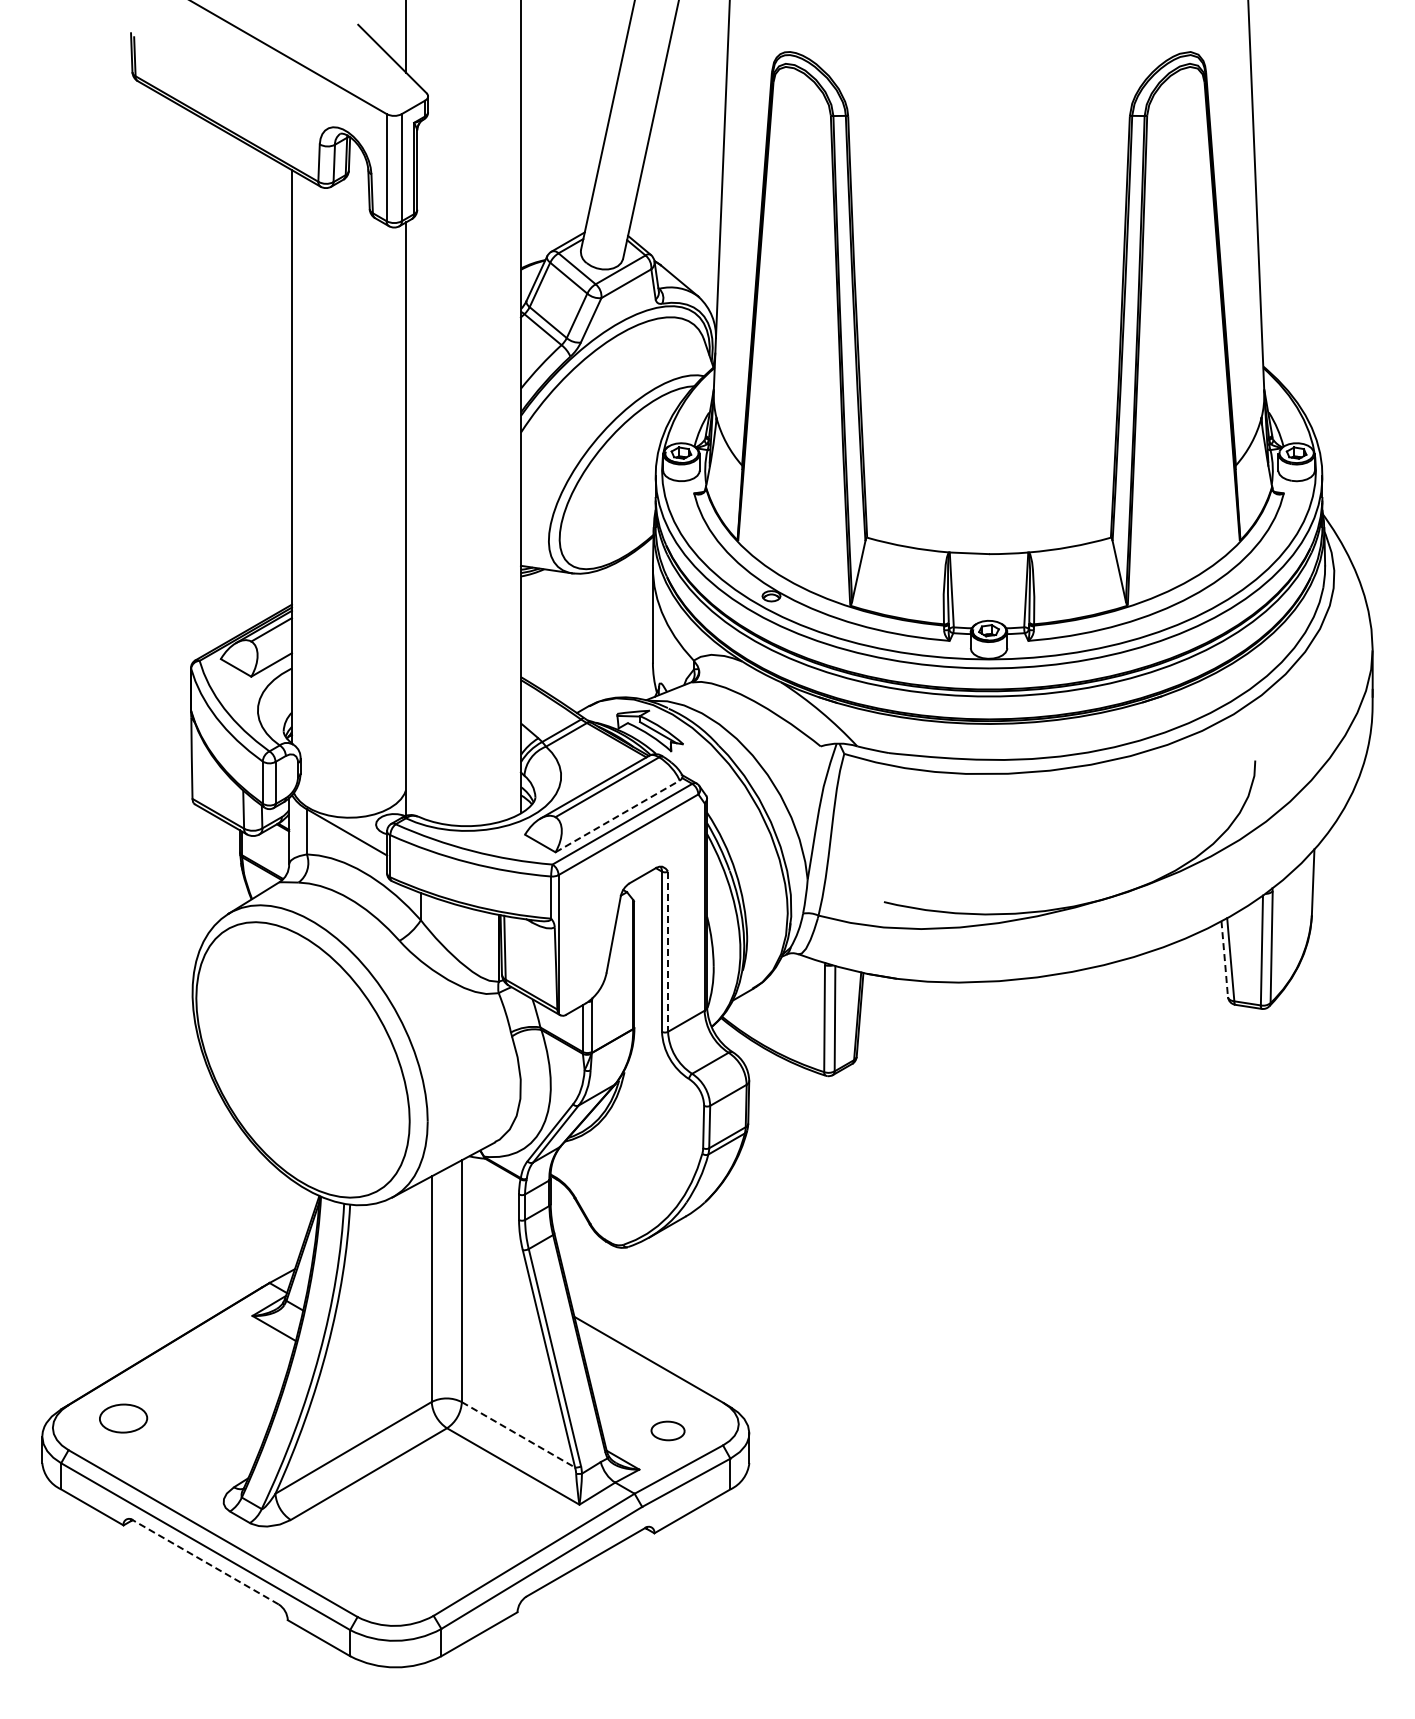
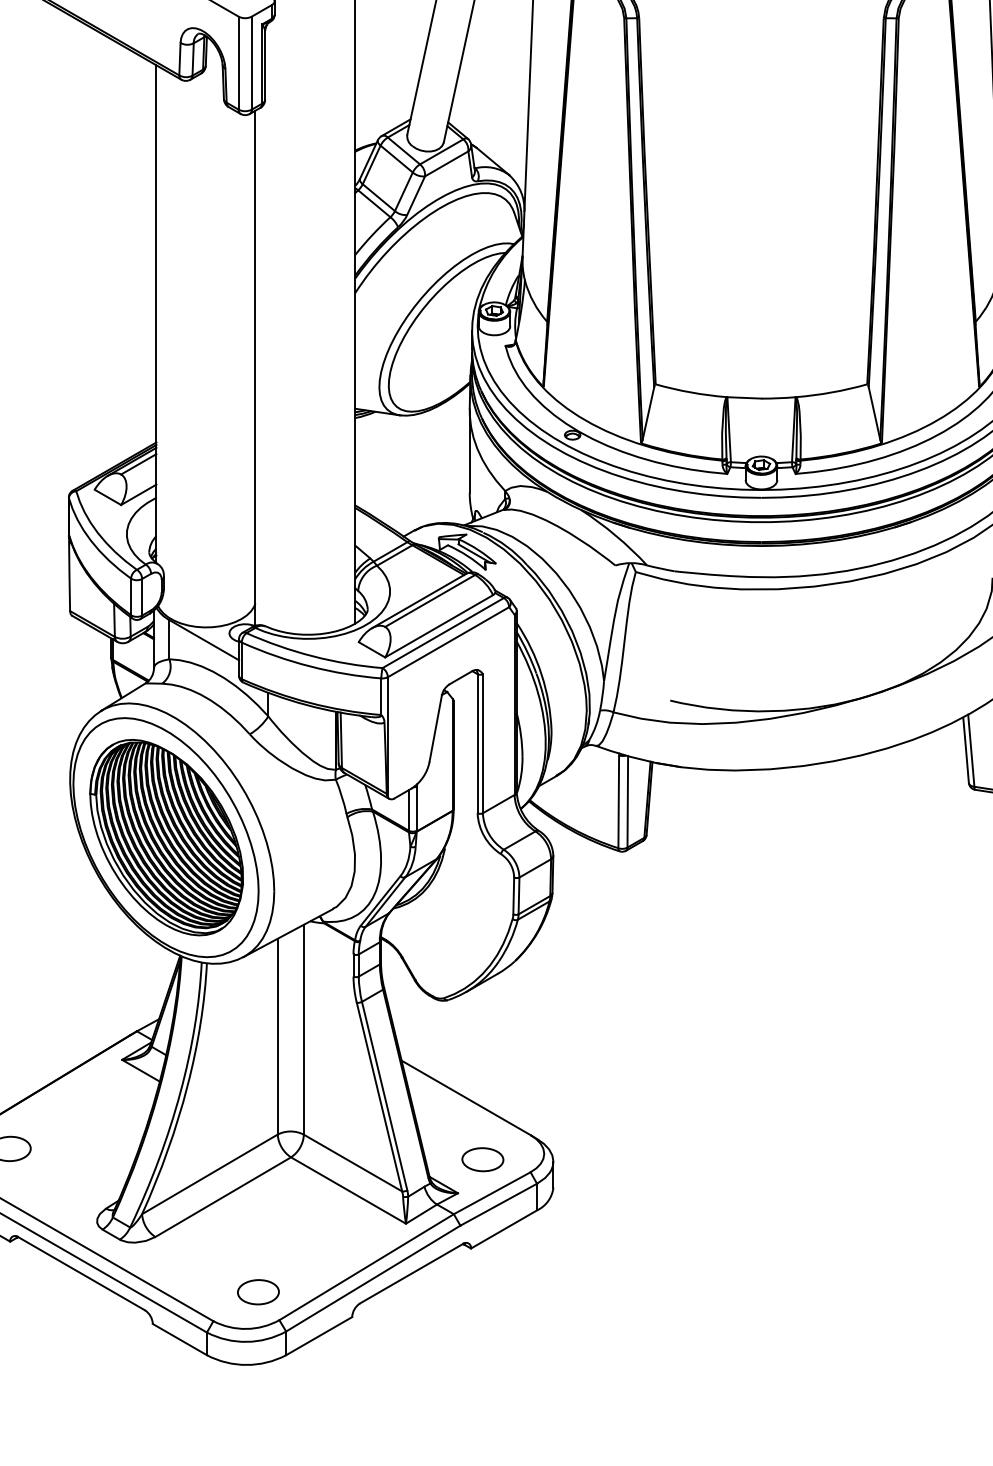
line: (617, 816) -> (438, 626), dashed -> solid
line: (668, 952) -> (483, 744), dashed -> solid
line: (1224, 959) -> (965, 750), dashed -> solid
part: (303, 1059) -> (166, 837), added
part: (667, 1430) -> (482, 1159), size x1.43
line: (518, 1435) -> (353, 1163), dashed -> solid
line: (205, 1562) -> (81, 1273), dashed -> solid
part: (409, 1583) -> (258, 1292), added

